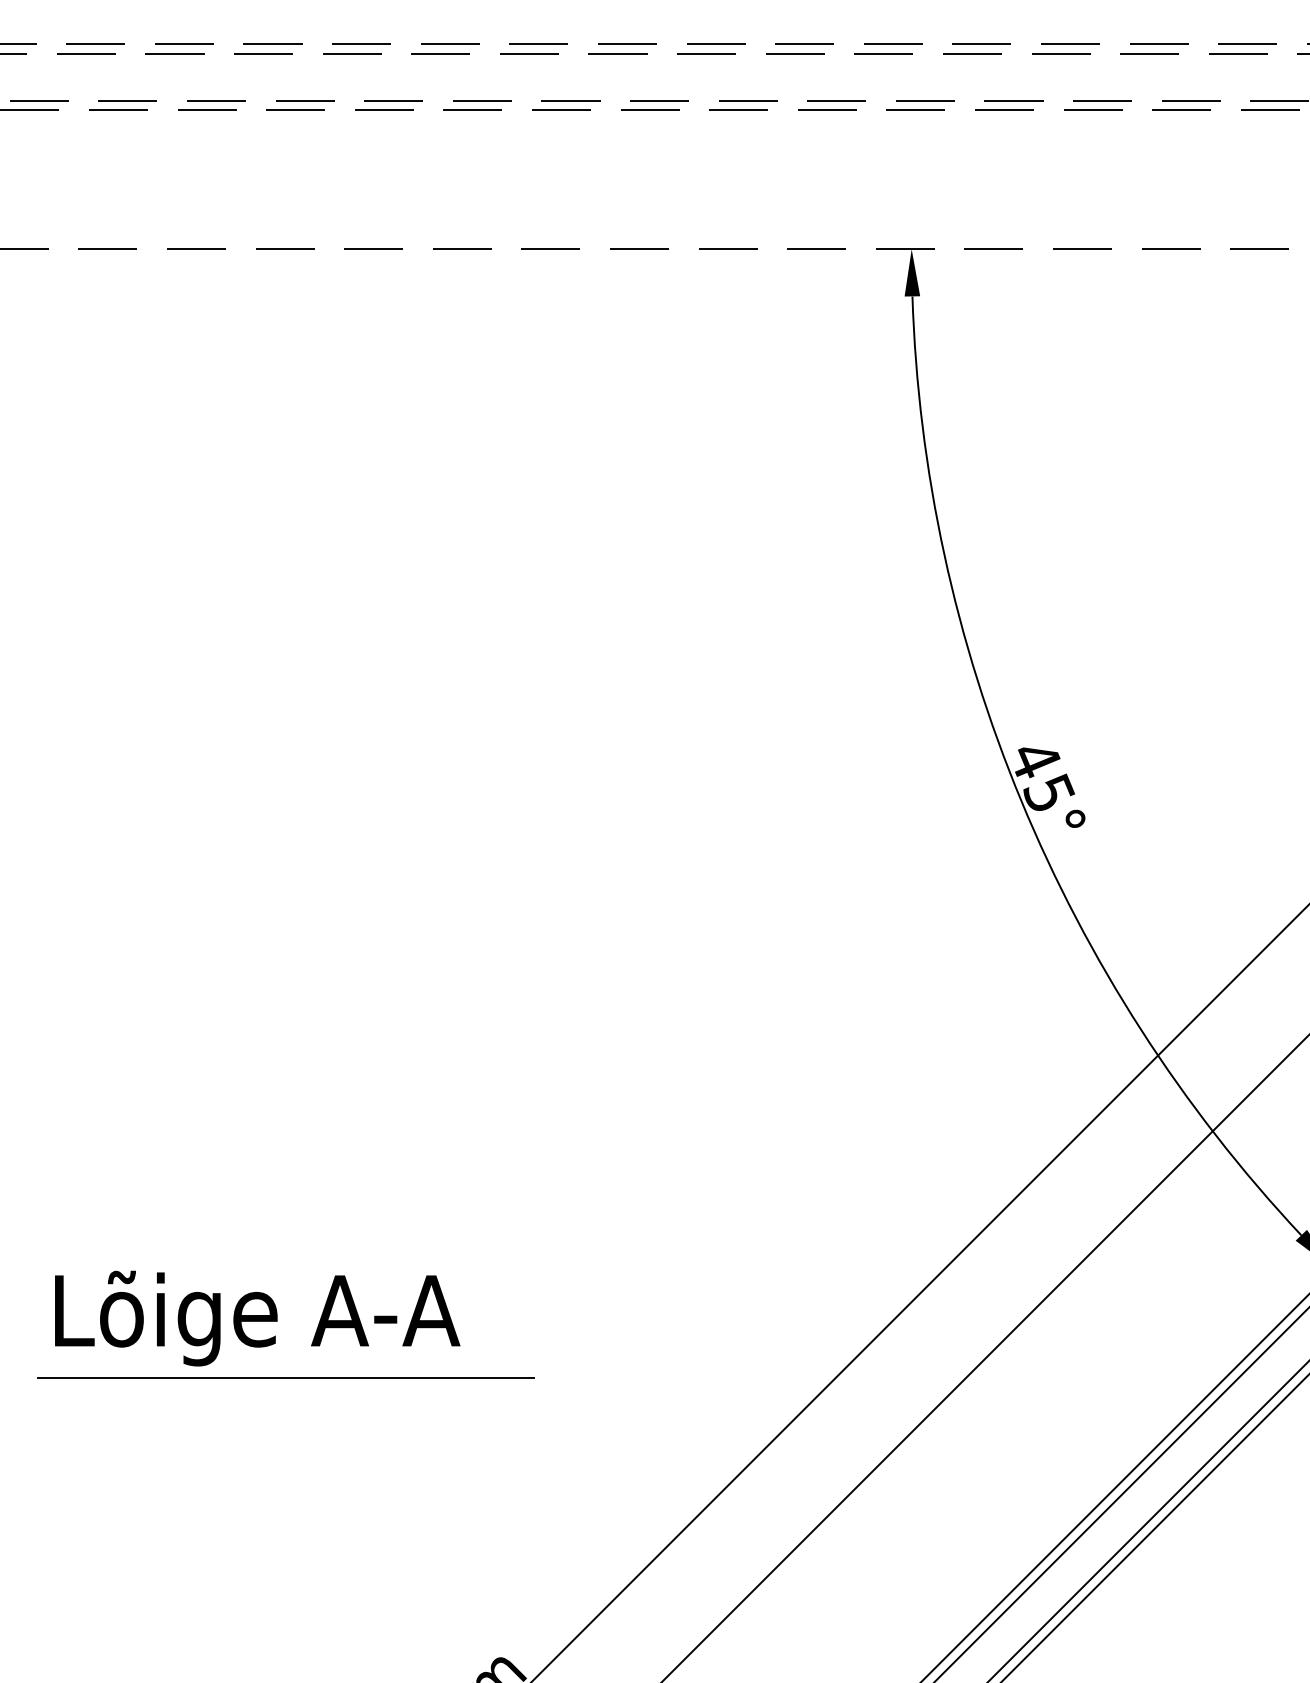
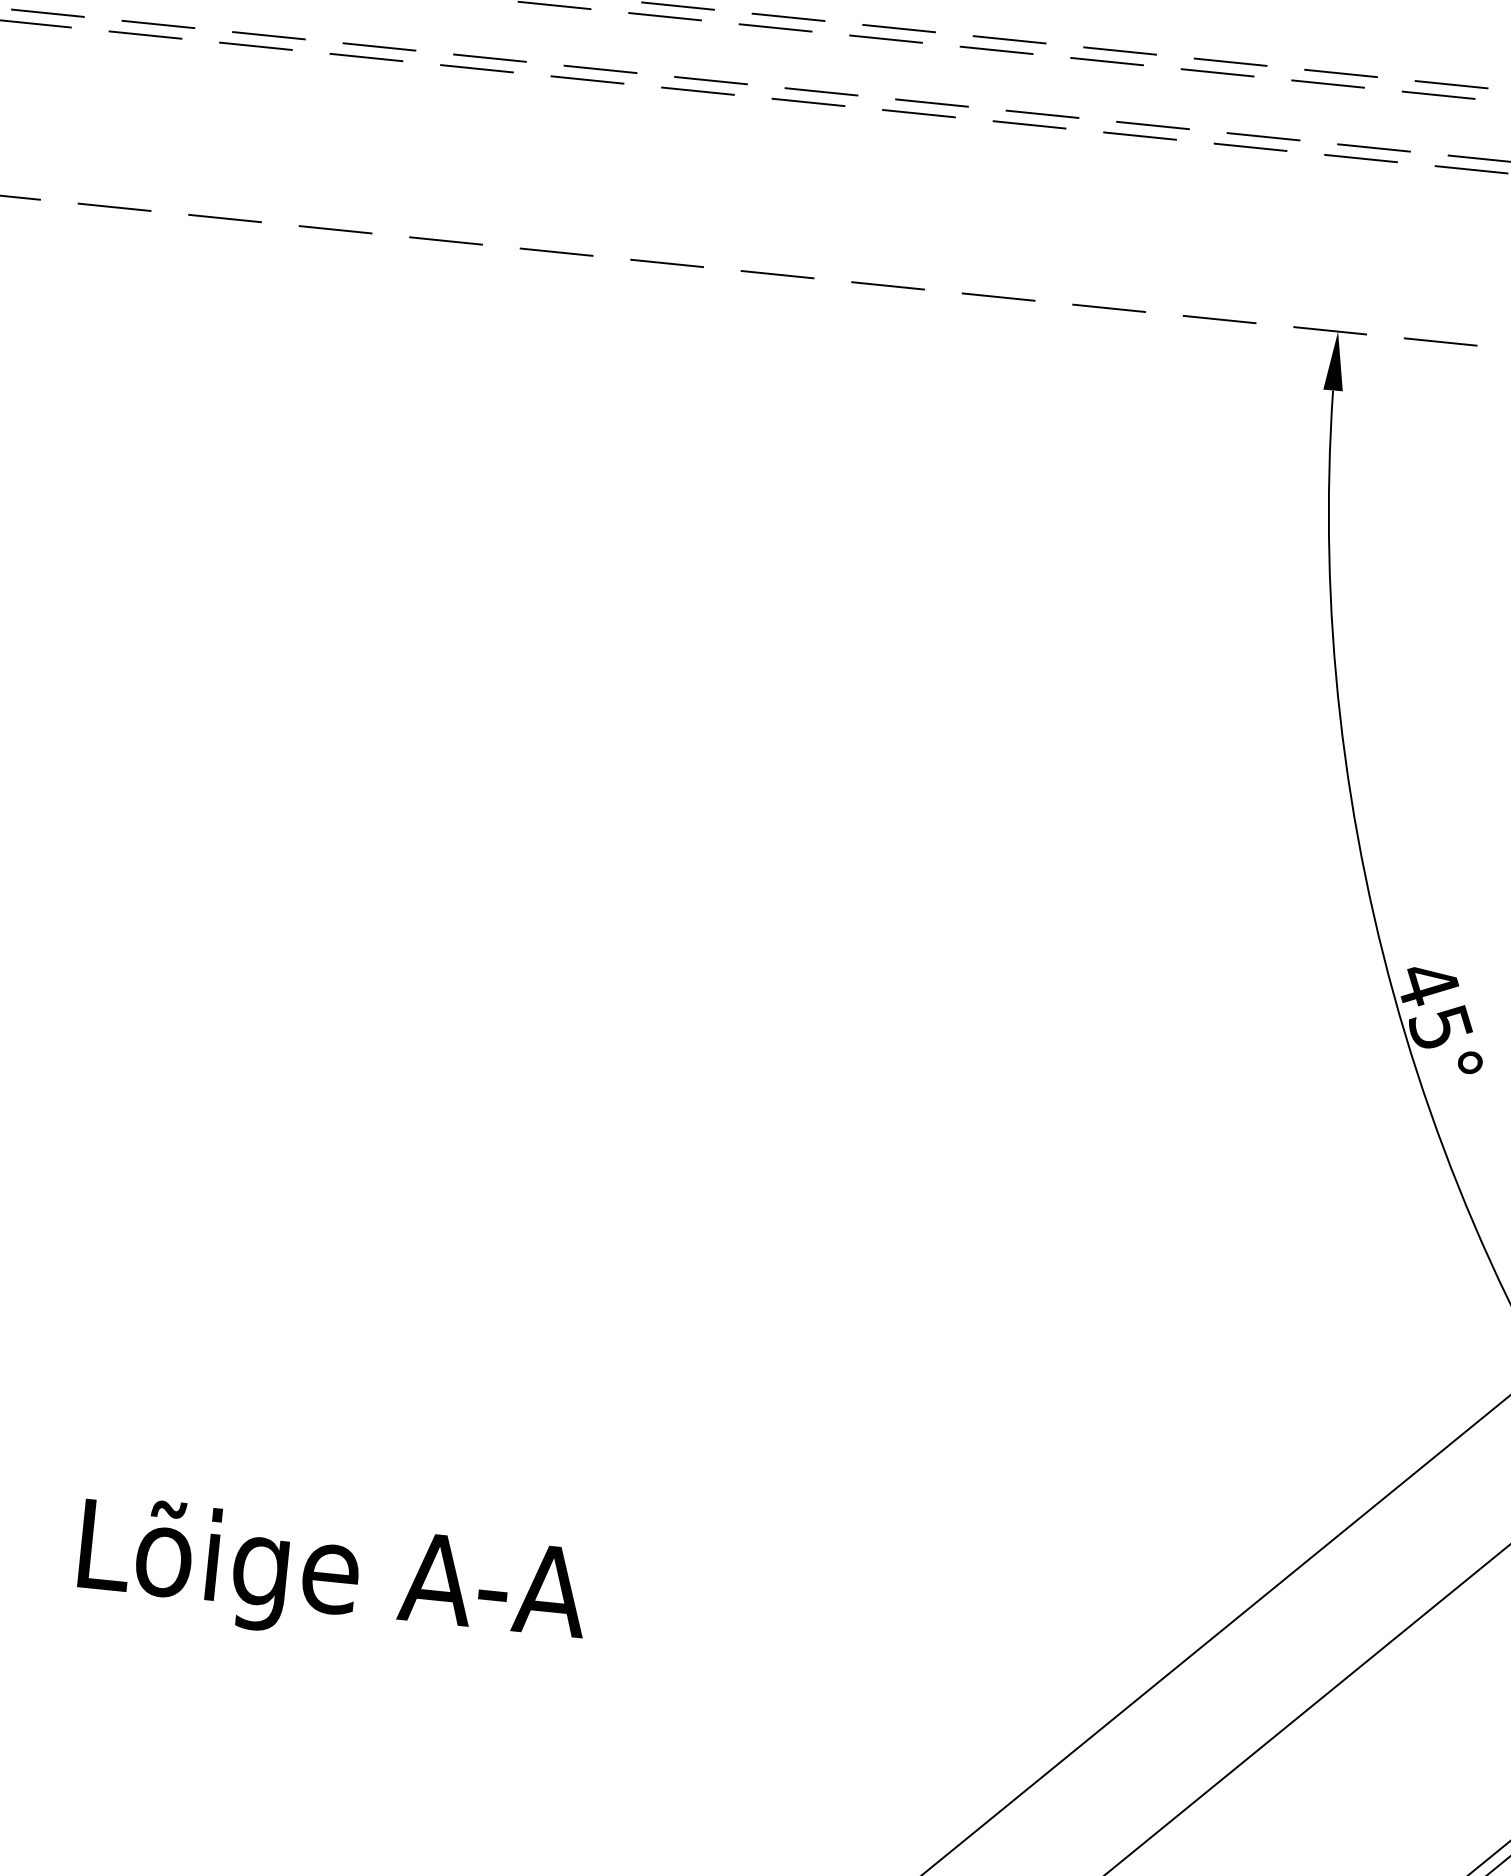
text: (257, 1318) -> (333, 1578), moved
line: (286, 1377) -> (415, 1659), removed

